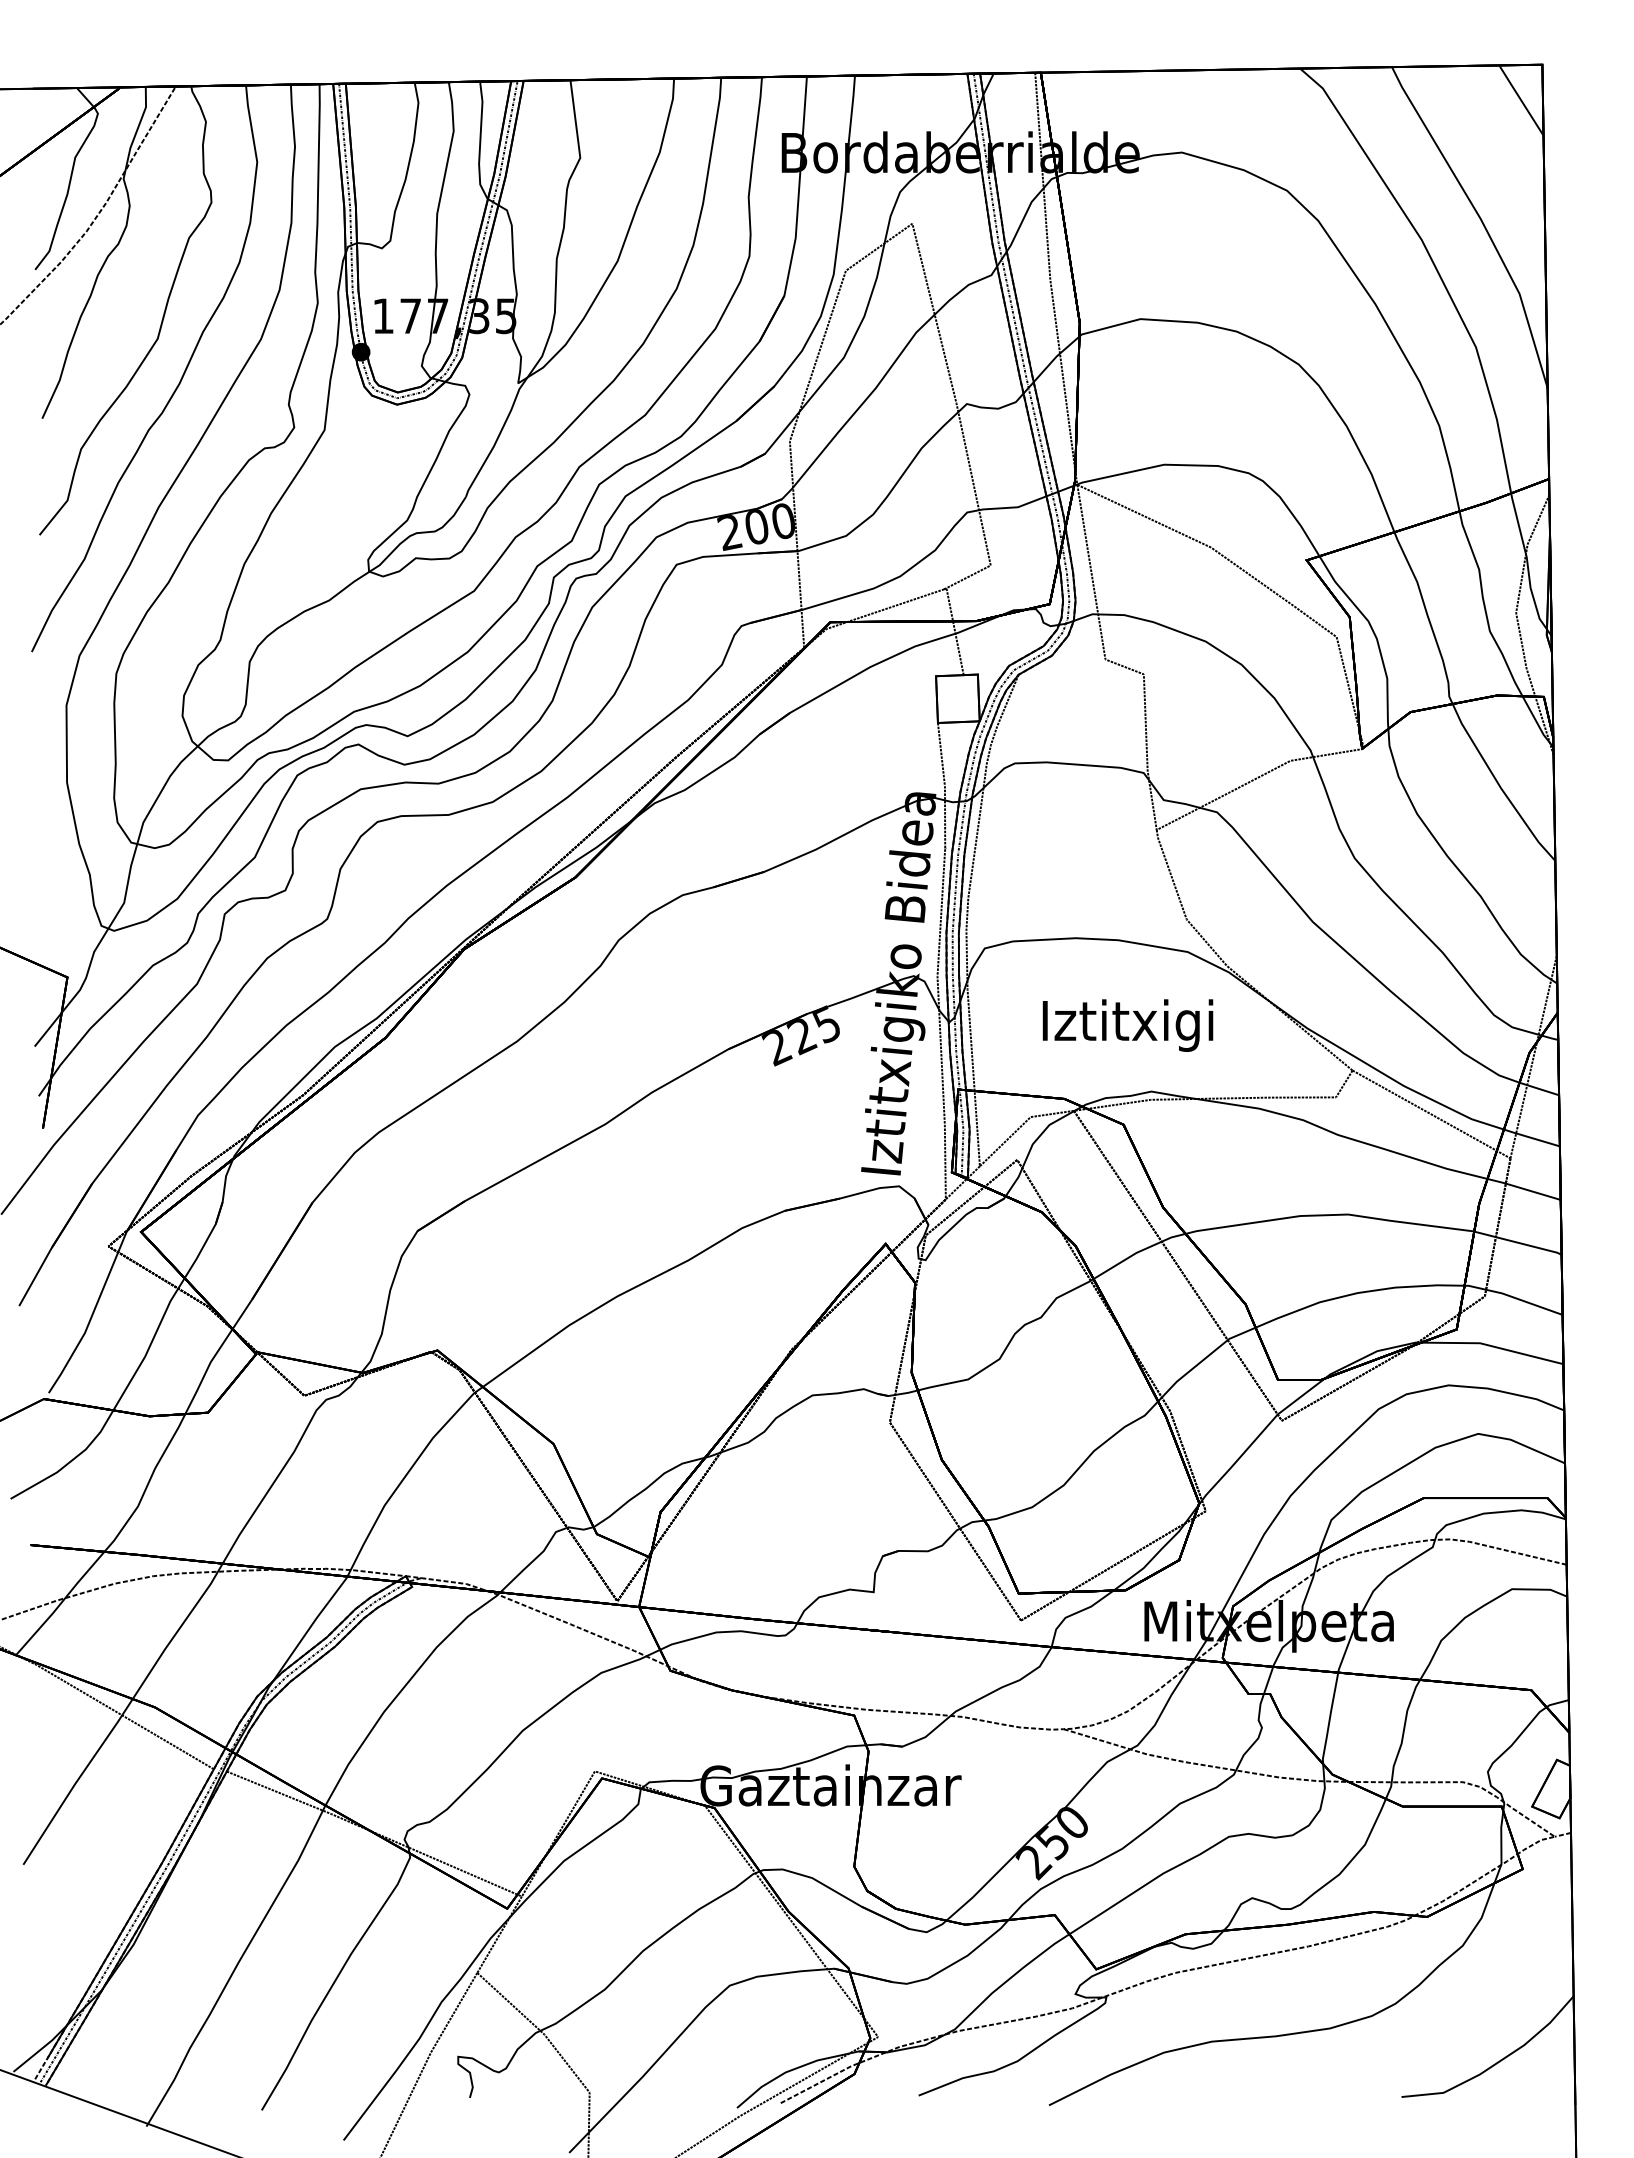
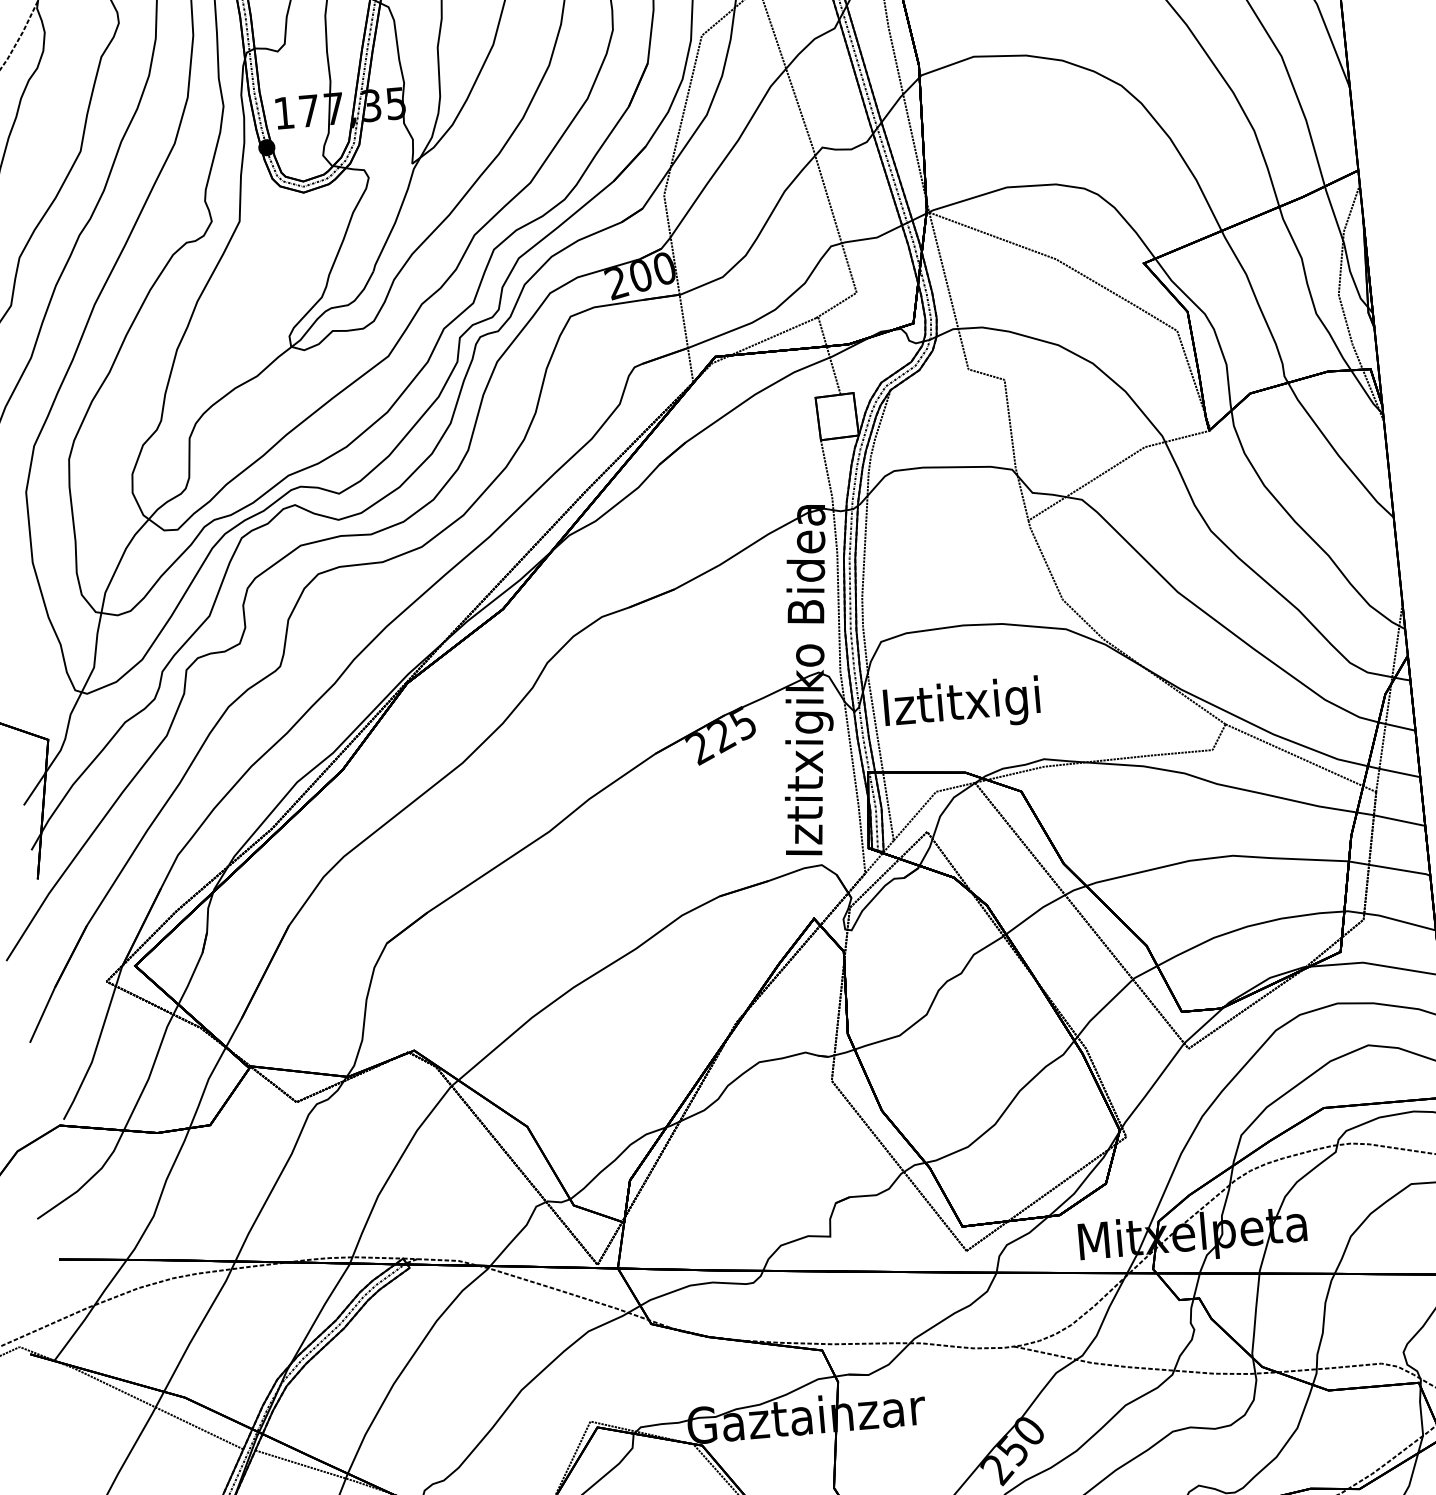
text: (1127, 1025) -> (961, 705), moved

